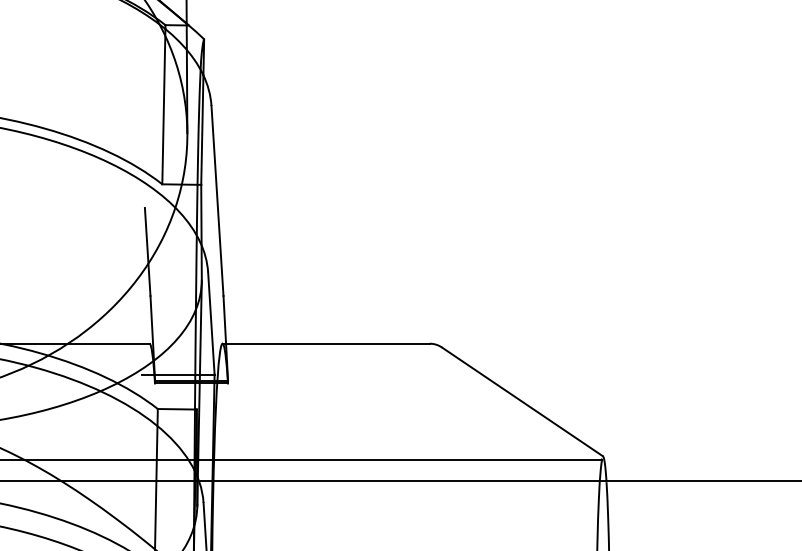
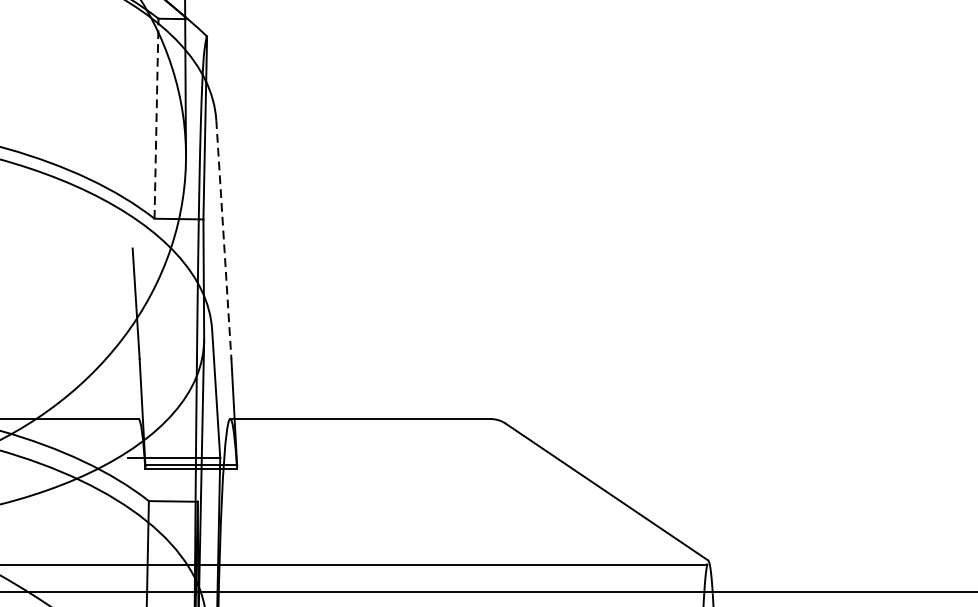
line: (163, 106) -> (156, 120), solid -> dashed
line: (217, 201) -> (223, 240), solid -> dashed

